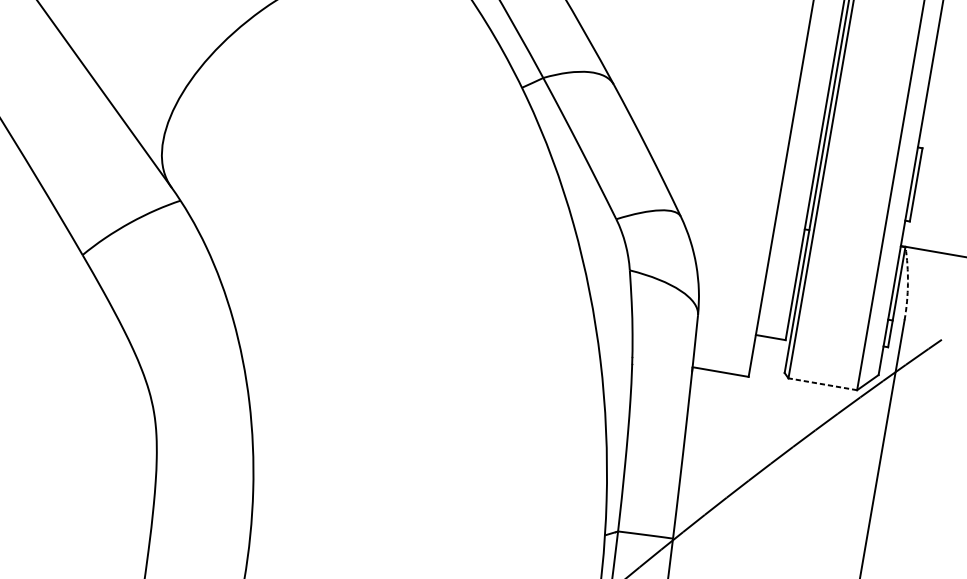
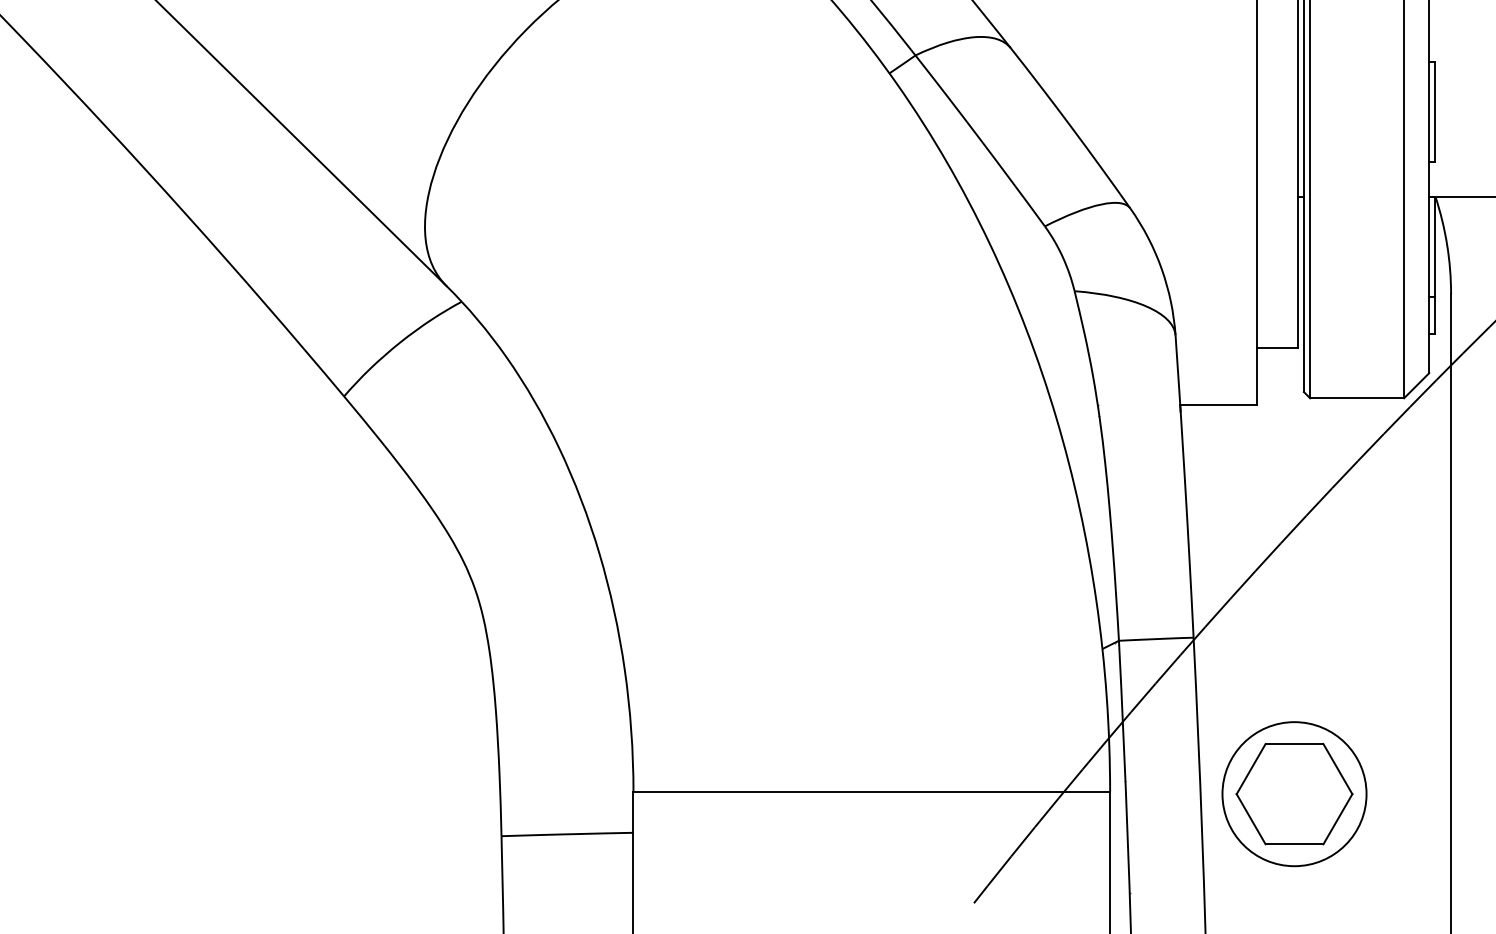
arc: (908, 283) -> (1447, 244), dashed -> solid
line: (823, 384) -> (1357, 398), dashed -> solid

